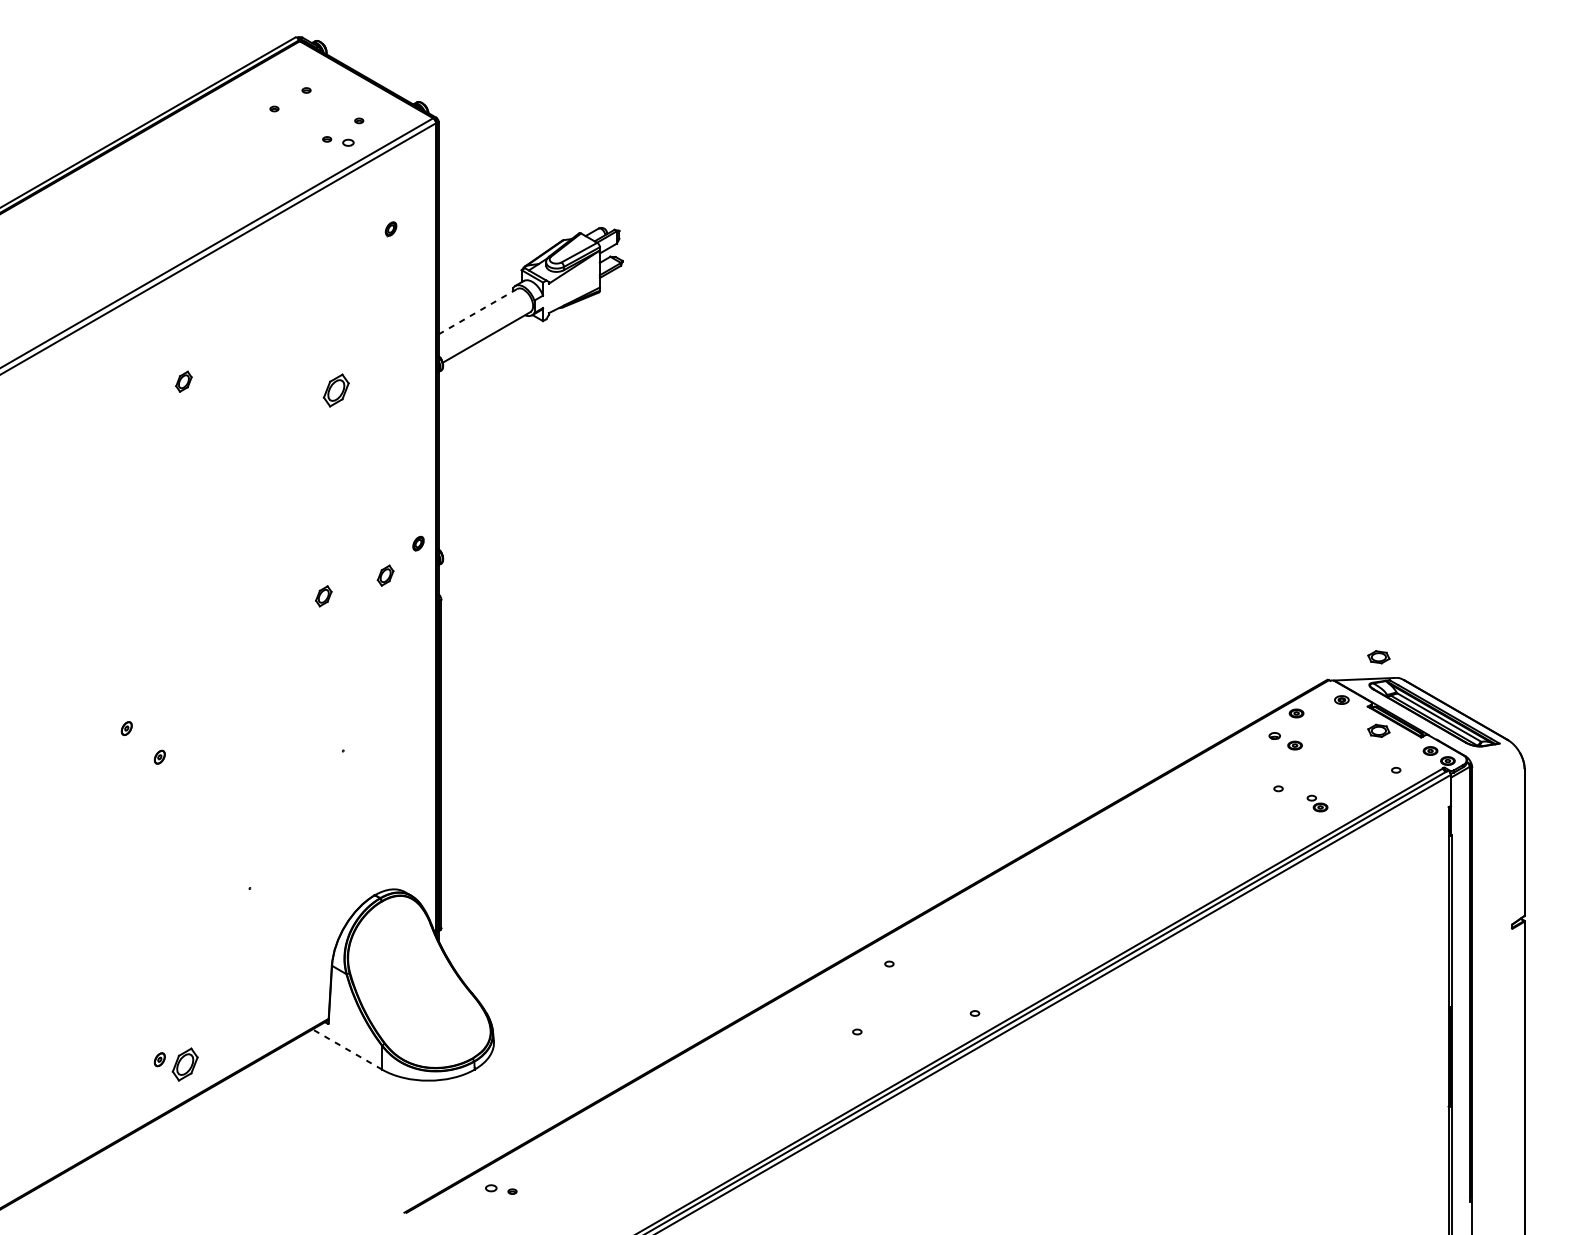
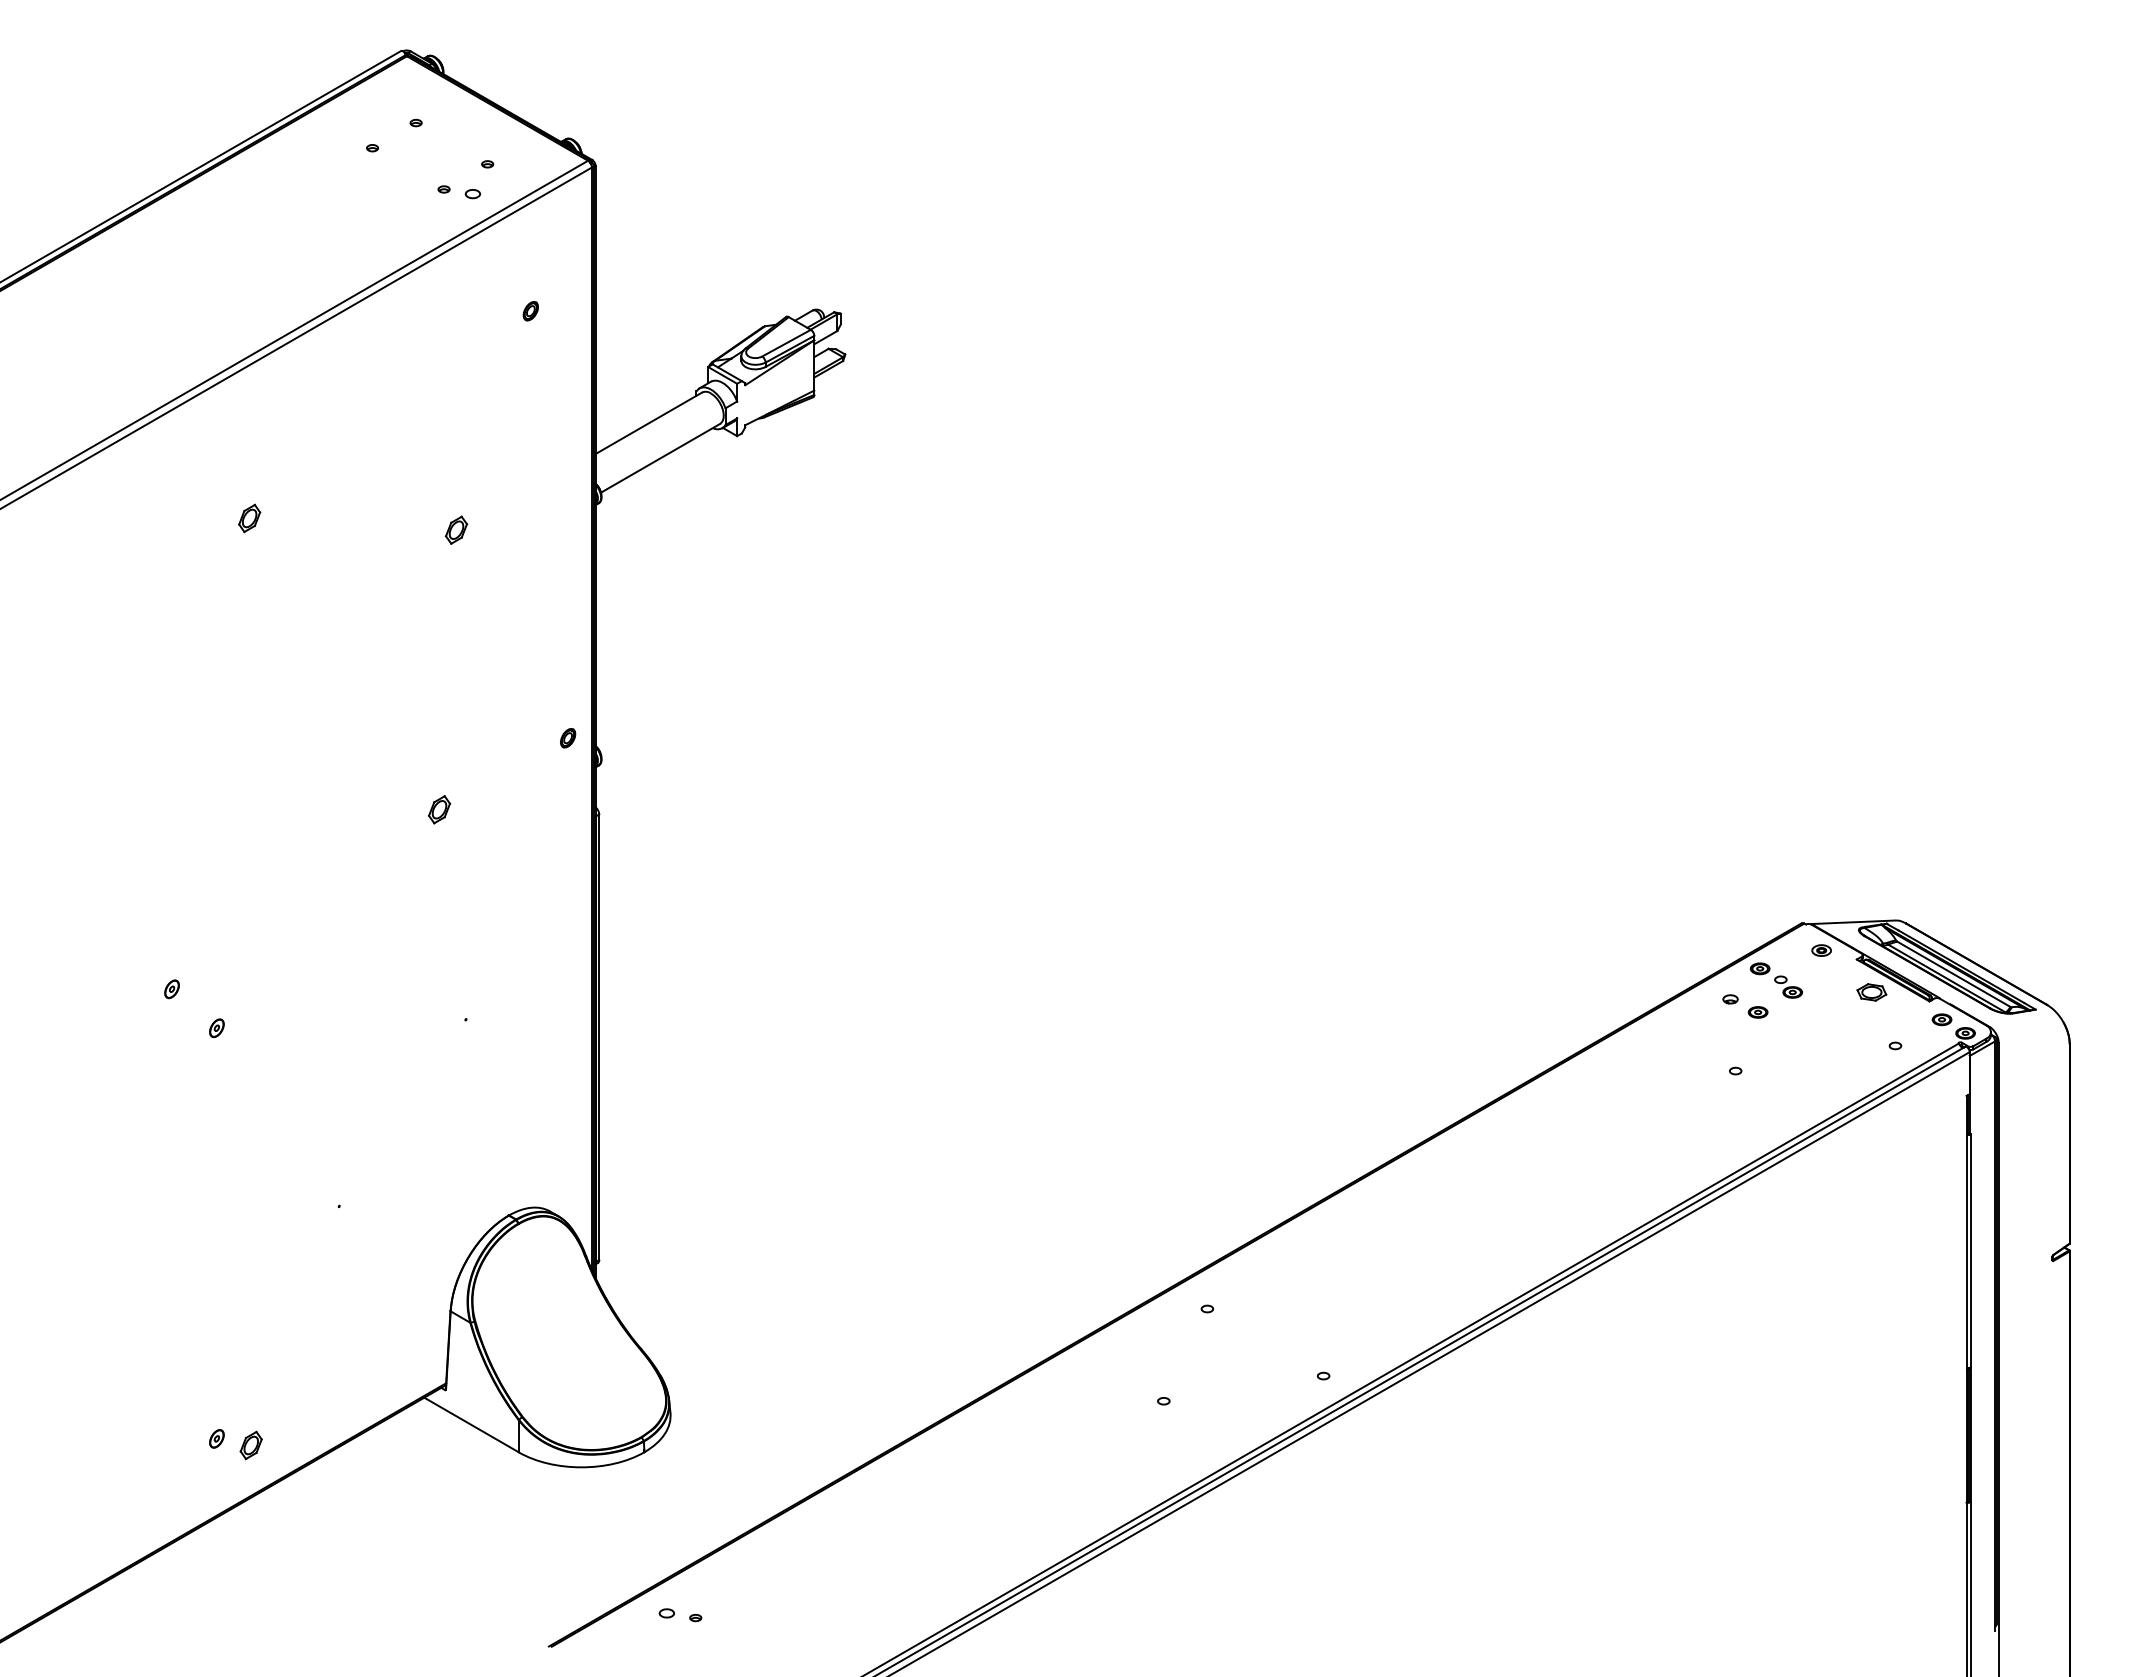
line: (477, 311) -> (648, 423), dashed -> solid
part: (336, 389) -> (456, 529), size x0.62
part: (385, 575) -> (523, 781), removed
part: (1378, 657) -> (1871, 892), removed
part: (1317, 803) -> (1788, 986), moved
line: (347, 1049) -> (471, 1424), dashed -> solid
part: (184, 1064) -> (250, 1445), size x0.62

